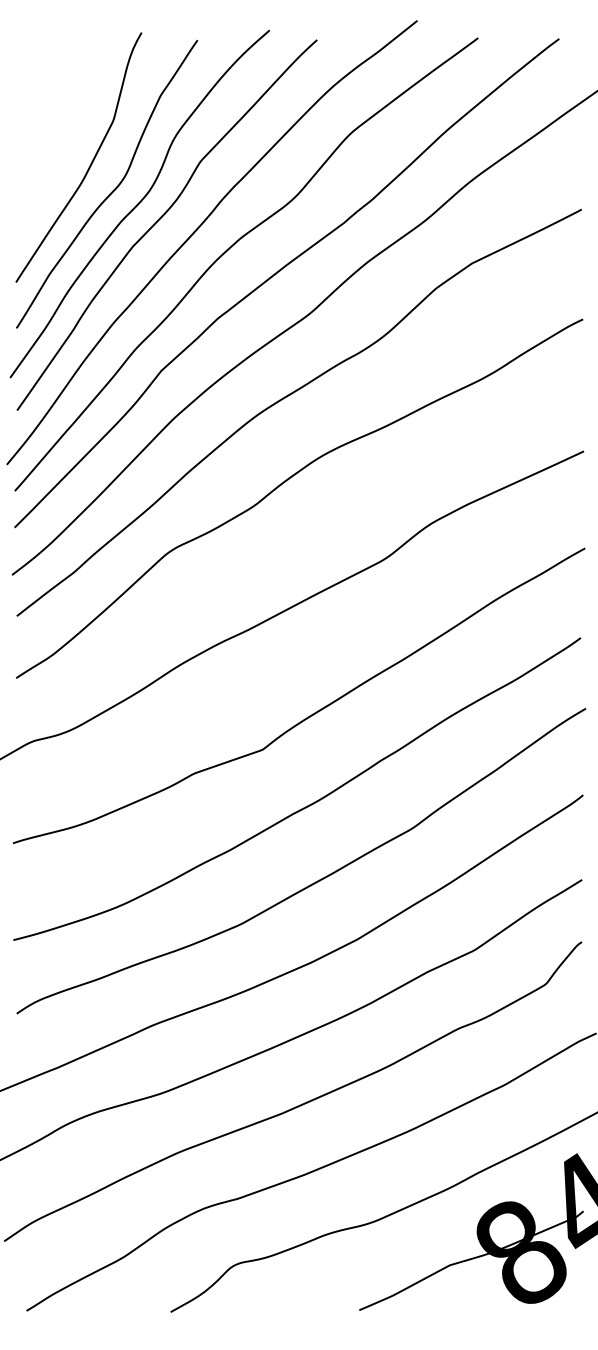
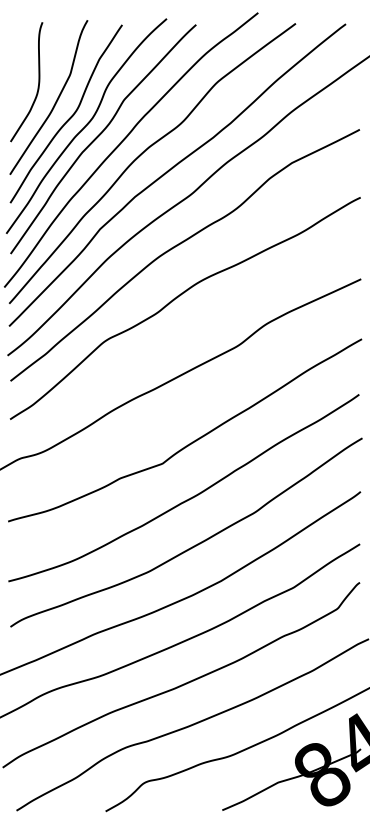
curve: (60, 139) -> (37, 86), added

